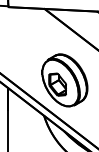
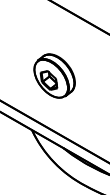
part: (64, 80) -> (54, 76), size x0.6

